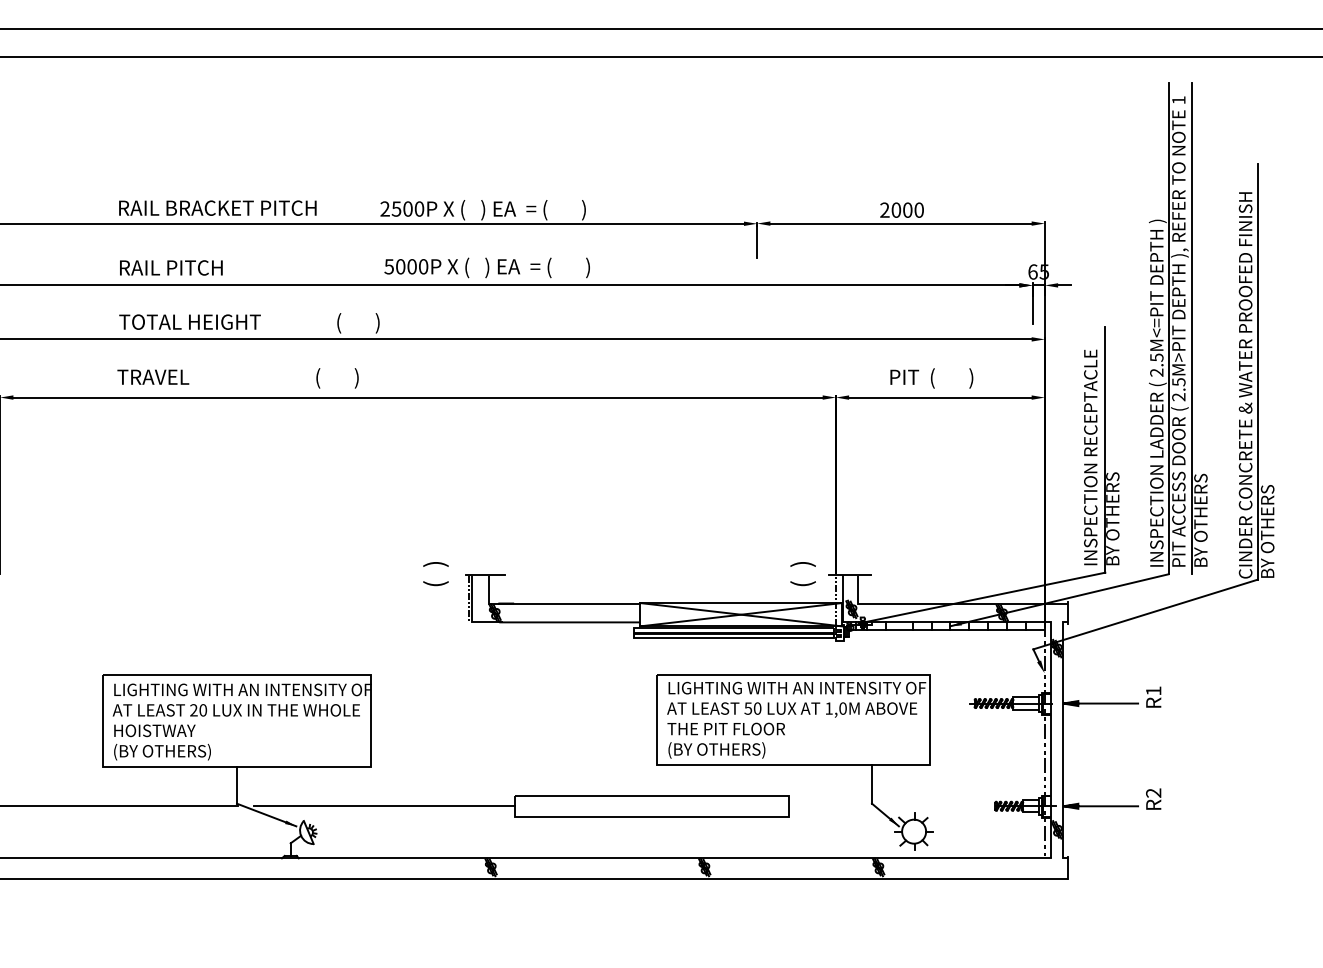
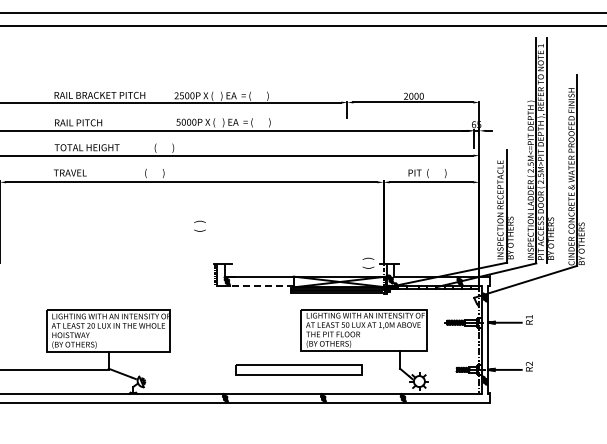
text: (434, 572) -> (199, 225), moved
line: (567, 622) -> (260, 285), solid -> dashed
line: (384, 805) -> (176, 369), removed

